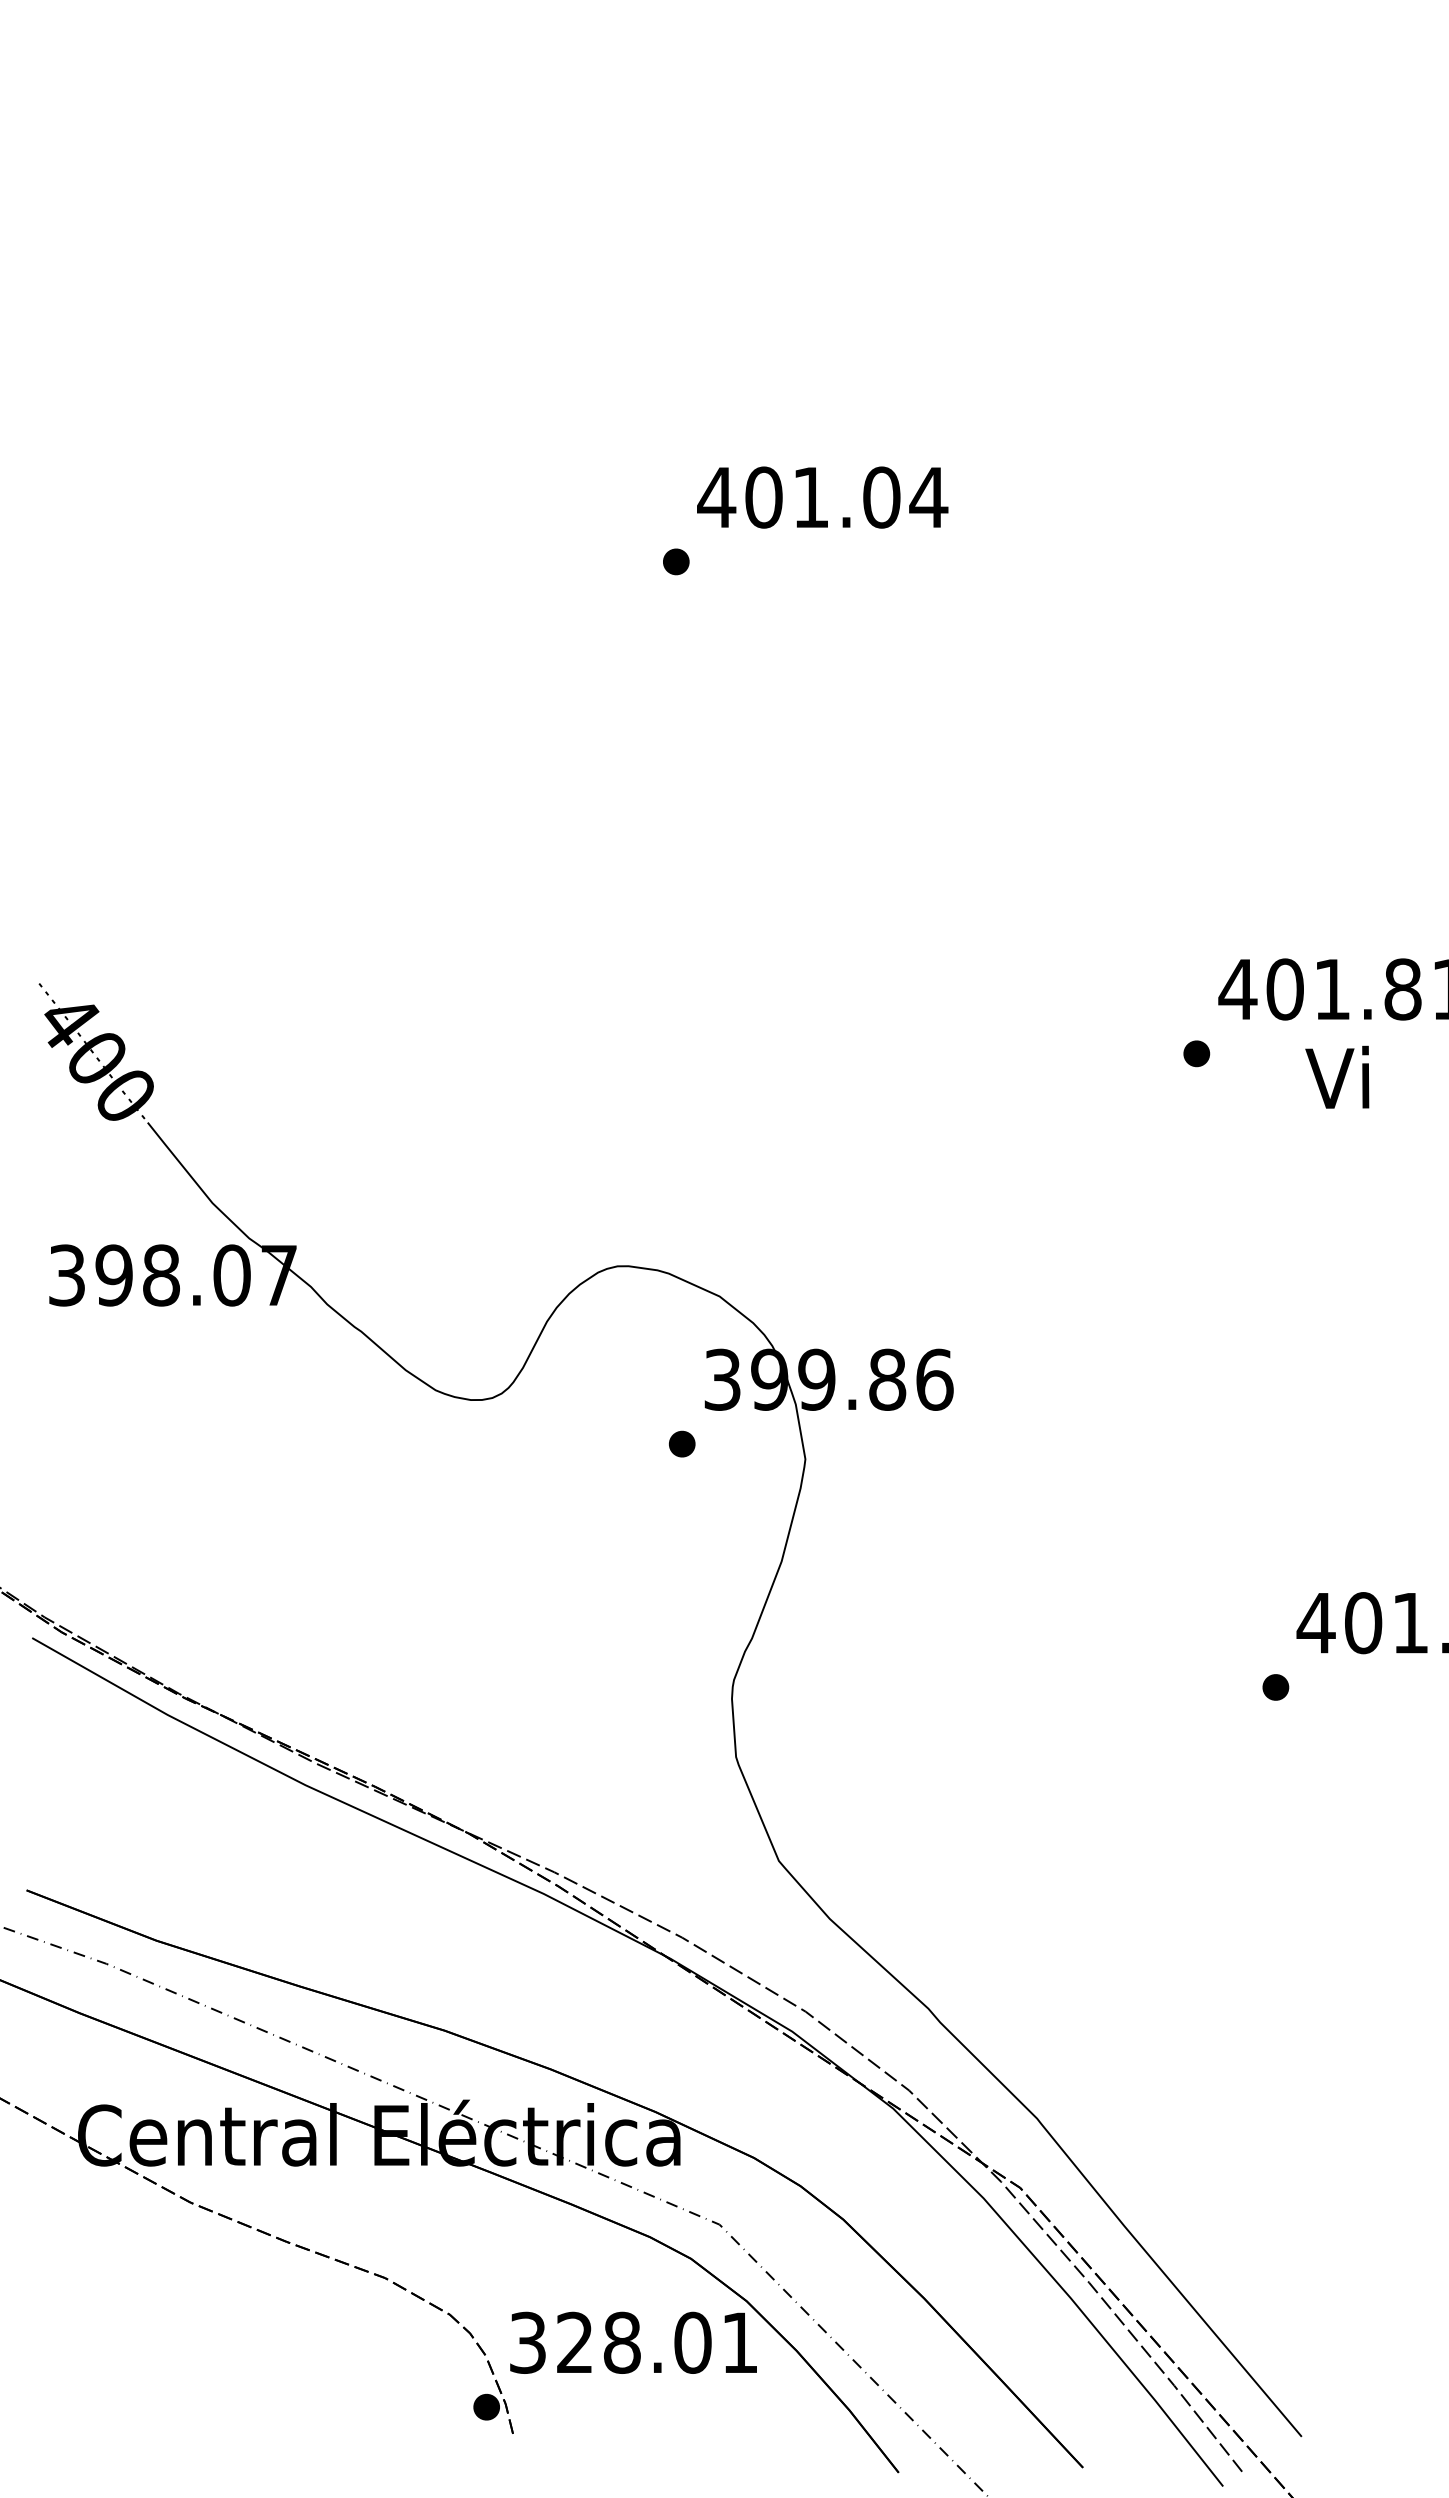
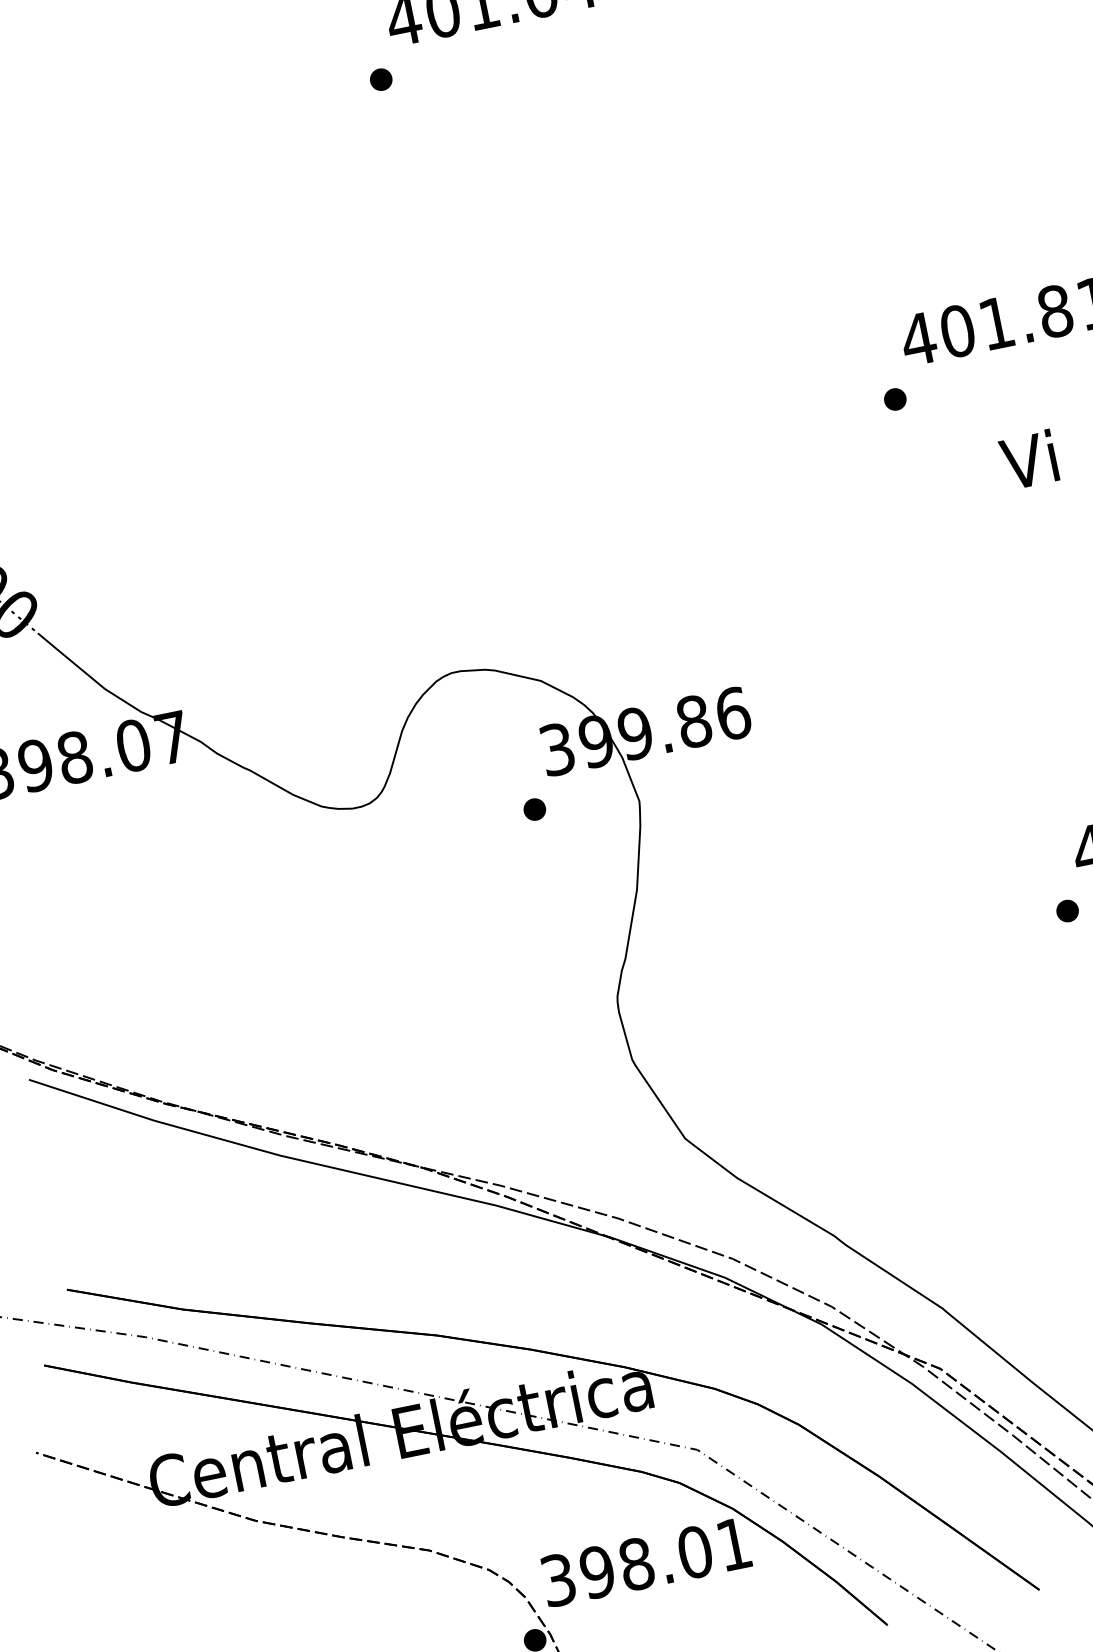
text: (1337, 1076) -> (1028, 459), moved
text: (574, 2342) -> (597, 1571), 328.01 -> 398.01

